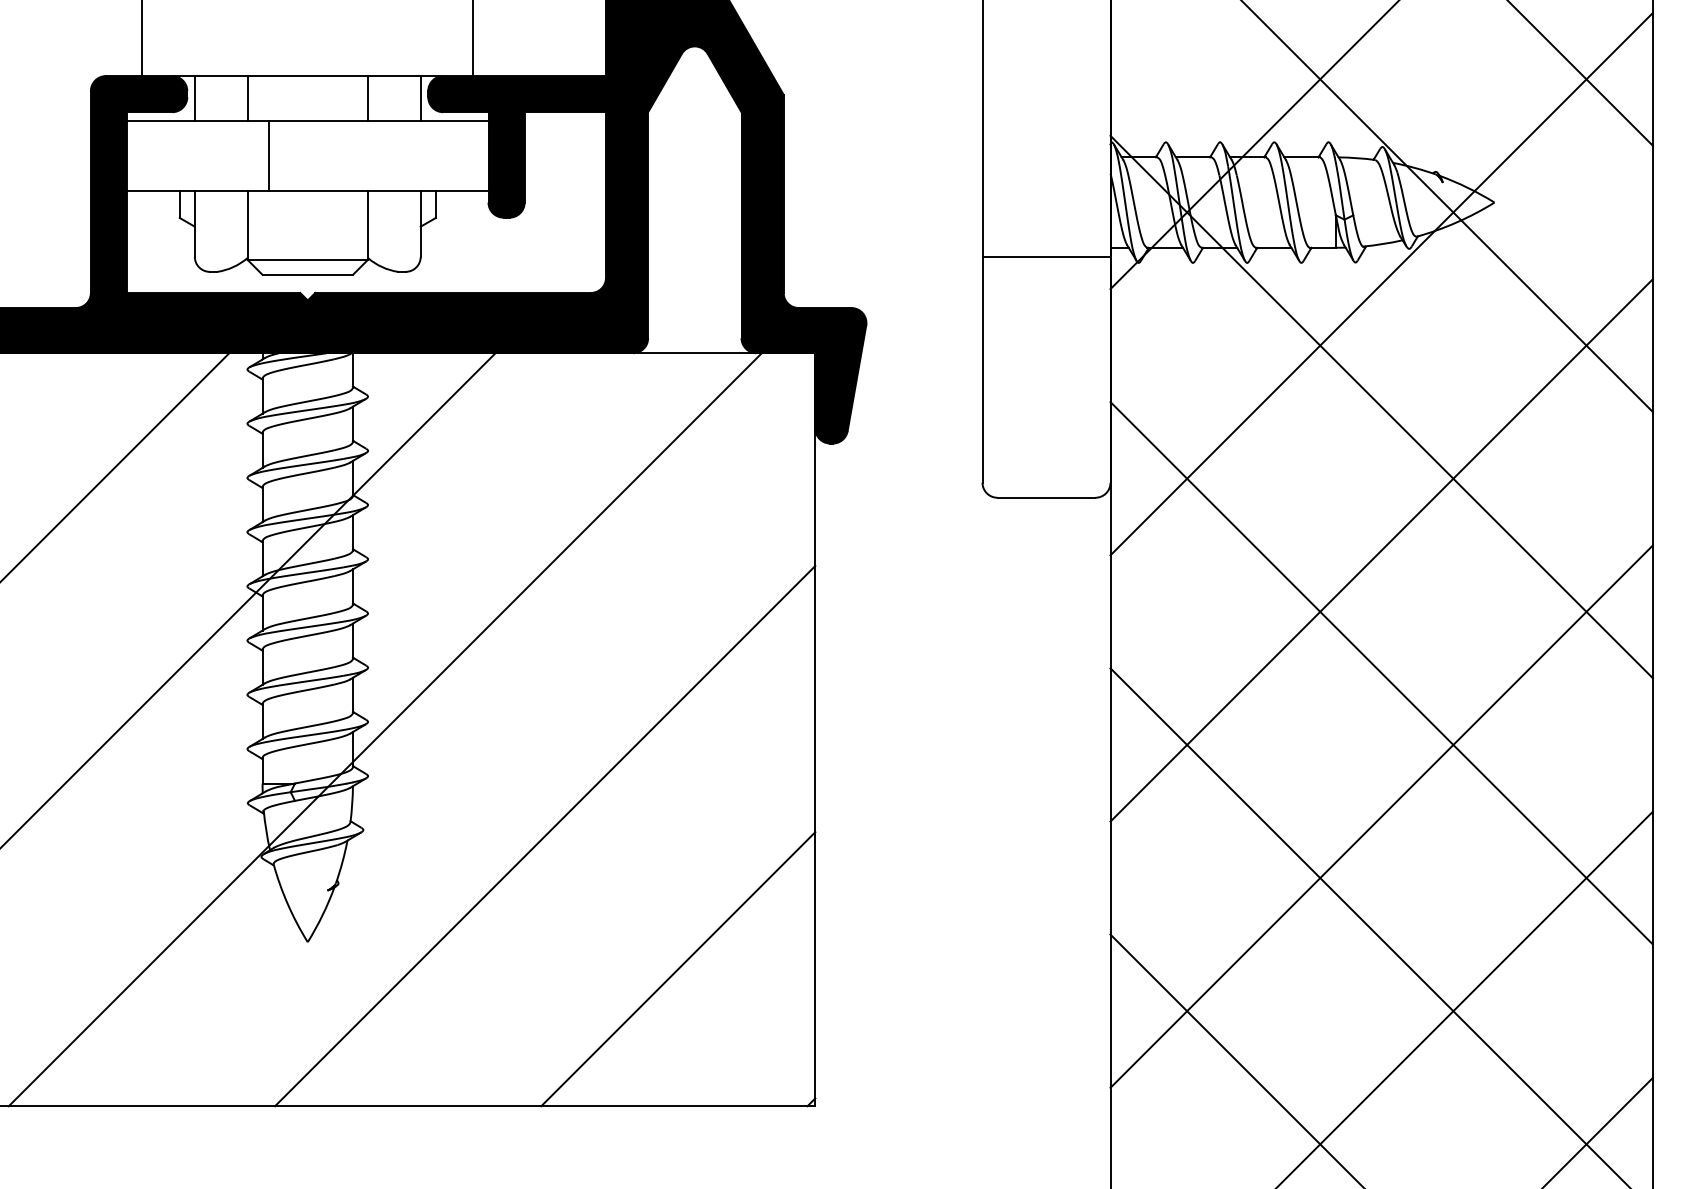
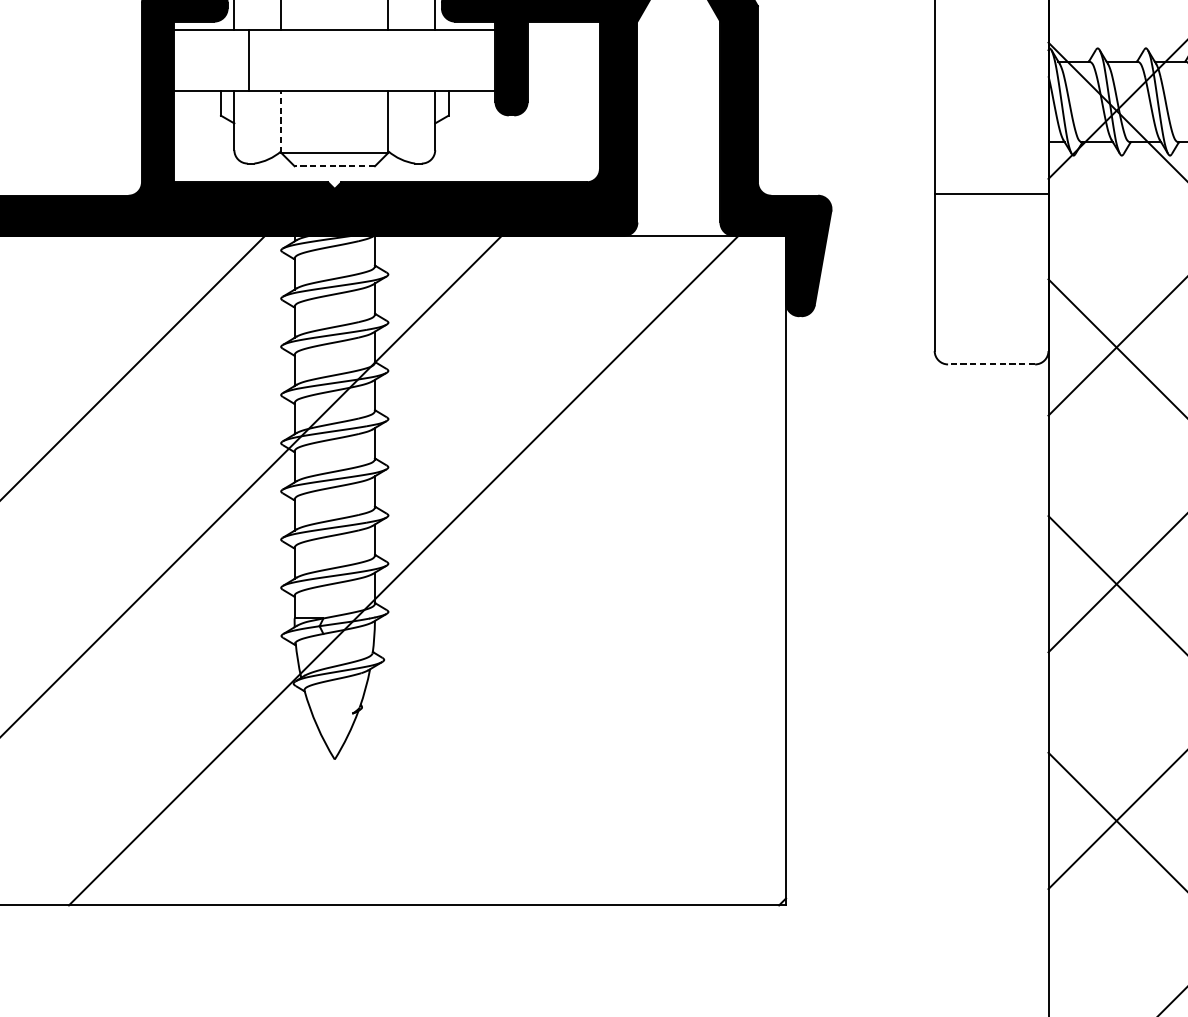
line: (269, 155) -> (249, 60), moved
line: (247, 225) -> (281, 122), solid -> dashed
line: (1046, 256) -> (991, 193), moved
line: (307, 274) -> (334, 165), solid -> dashed
line: (1046, 497) -> (991, 364), solid -> dashed
line: (545, 835) -> (546, 664), removed
line: (678, 969) -> (664, 783), removed

